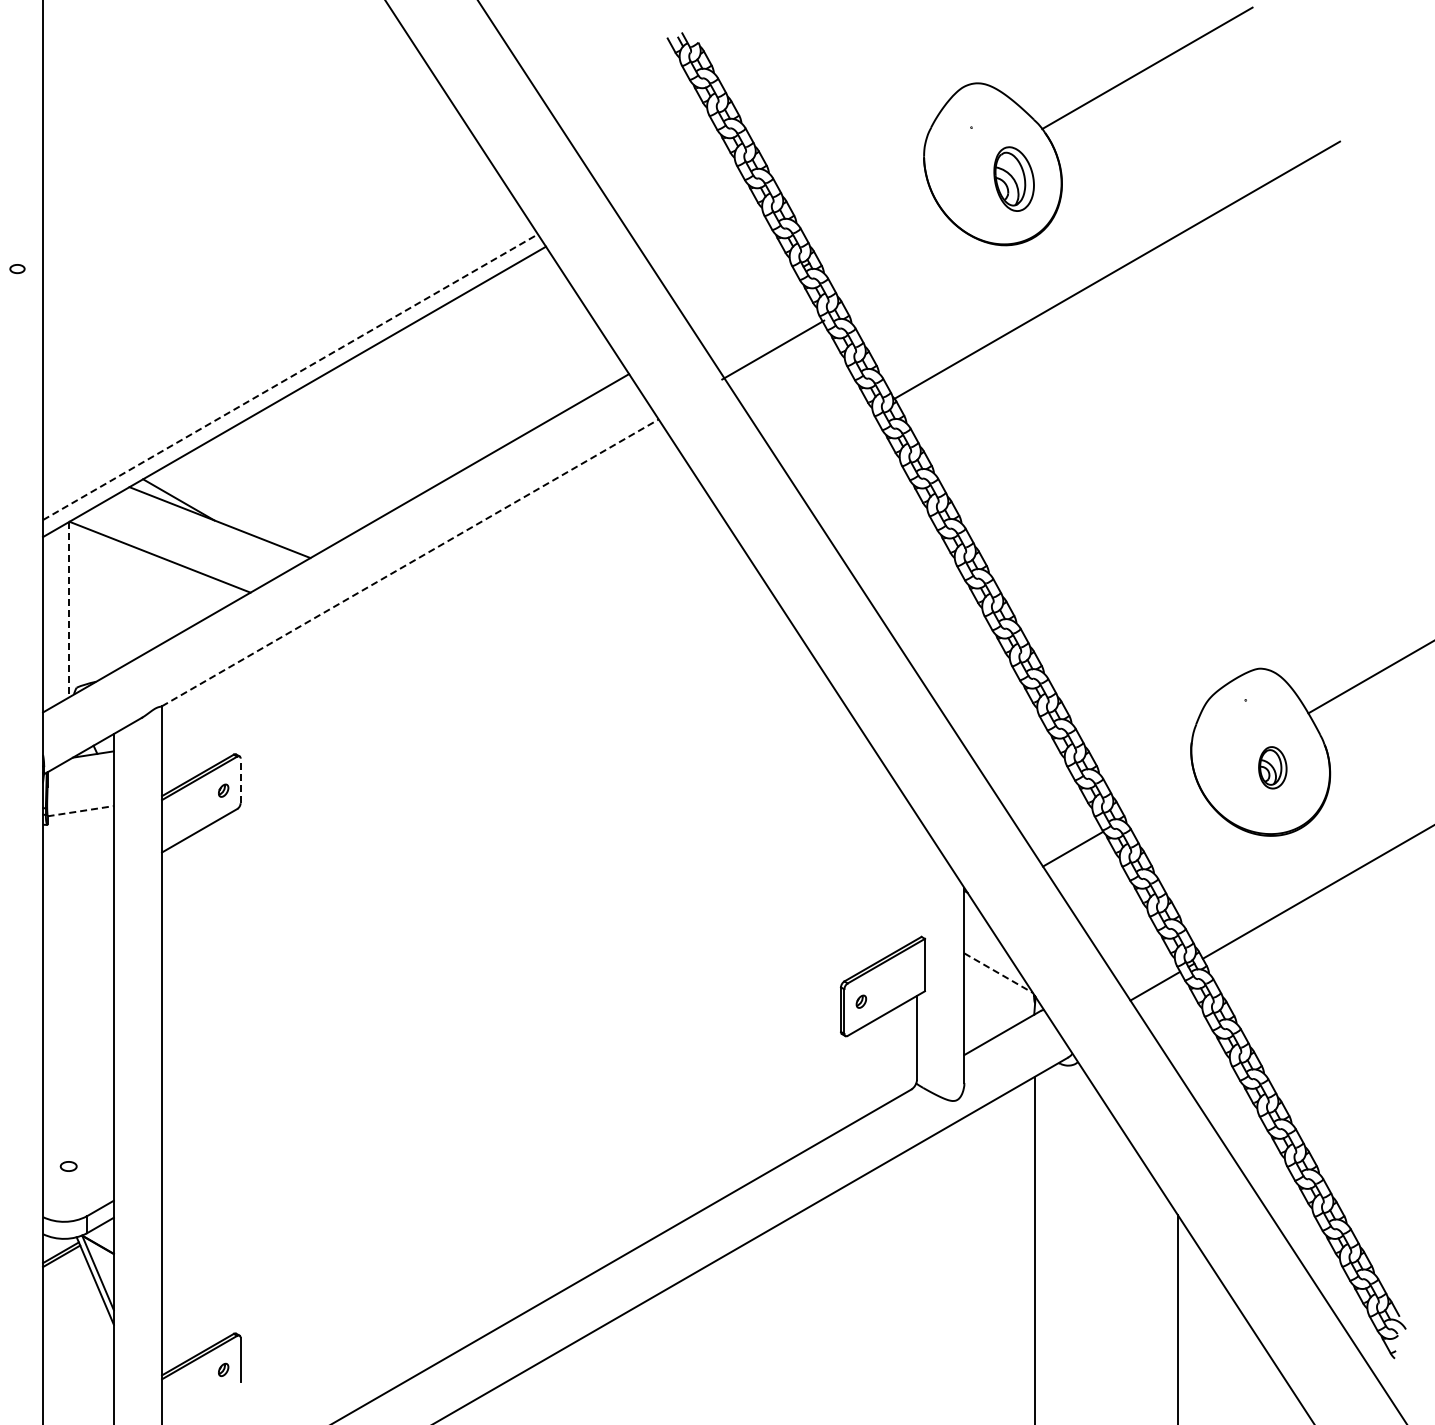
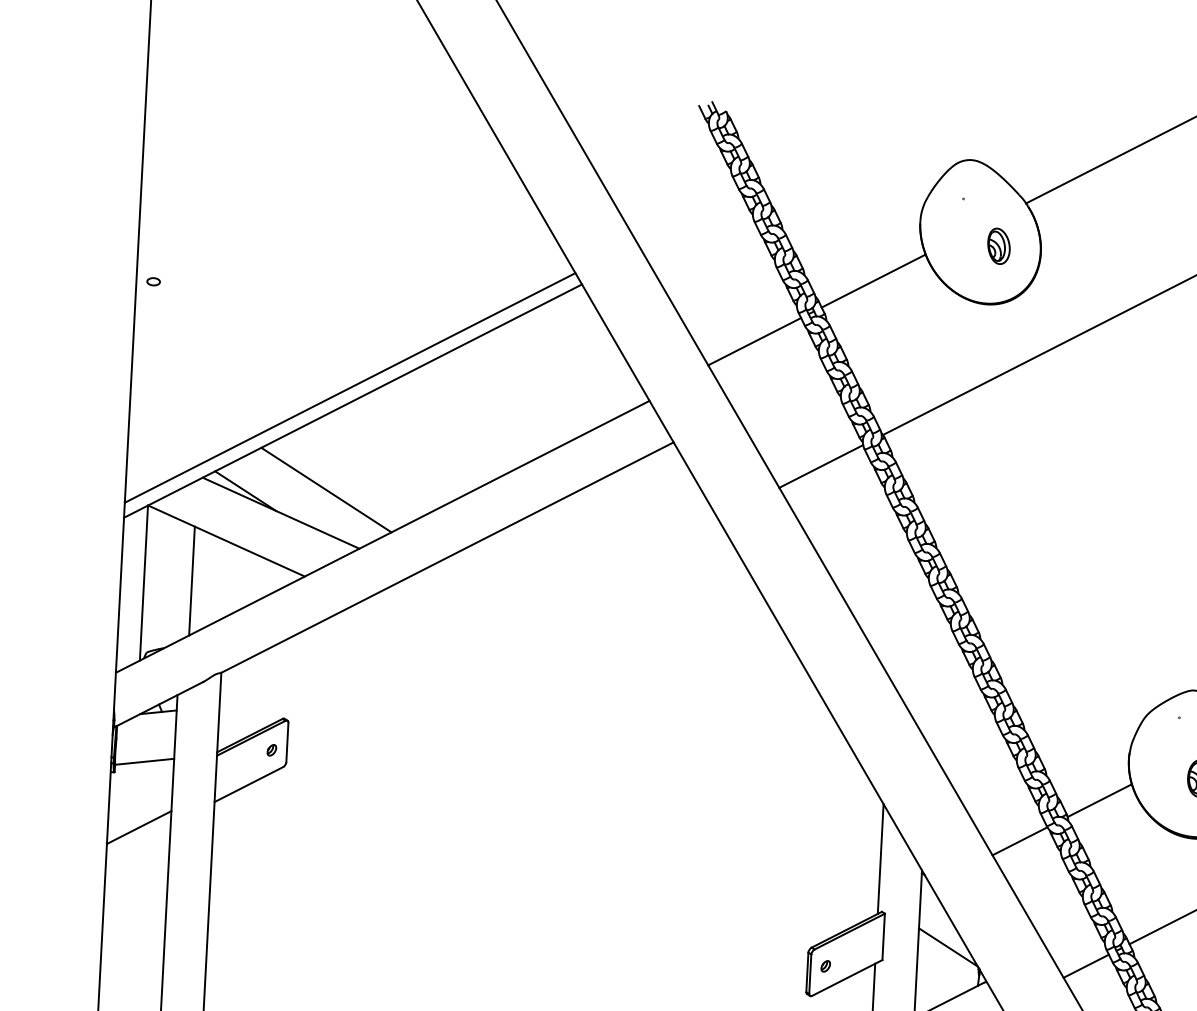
part: (1014, 178) -> (999, 245), size x0.62
line: (874, 225) -> (873, 280), added
part: (17, 269) -> (153, 282), moved
line: (773, 349) -> (754, 341), moved
line: (290, 377) -> (350, 388), dashed -> solid
line: (826, 437) -> (821, 466), added
line: (269, 493) -> (326, 489), added
line: (410, 562) -> (447, 557), dashed -> solid
line: (123, 604) -> (192, 581), added
line: (69, 609) -> (144, 583), dashed -> solid
line: (240, 780) -> (287, 742), dashed -> solid
line: (1160, 798) -> (1099, 800), added
line: (80, 811) -> (144, 762), dashed -> solid
line: (917, 877) -> (881, 859), added
line: (78, 885) -> (139, 827), added
line: (998, 973) -> (948, 947), dashed -> solid

